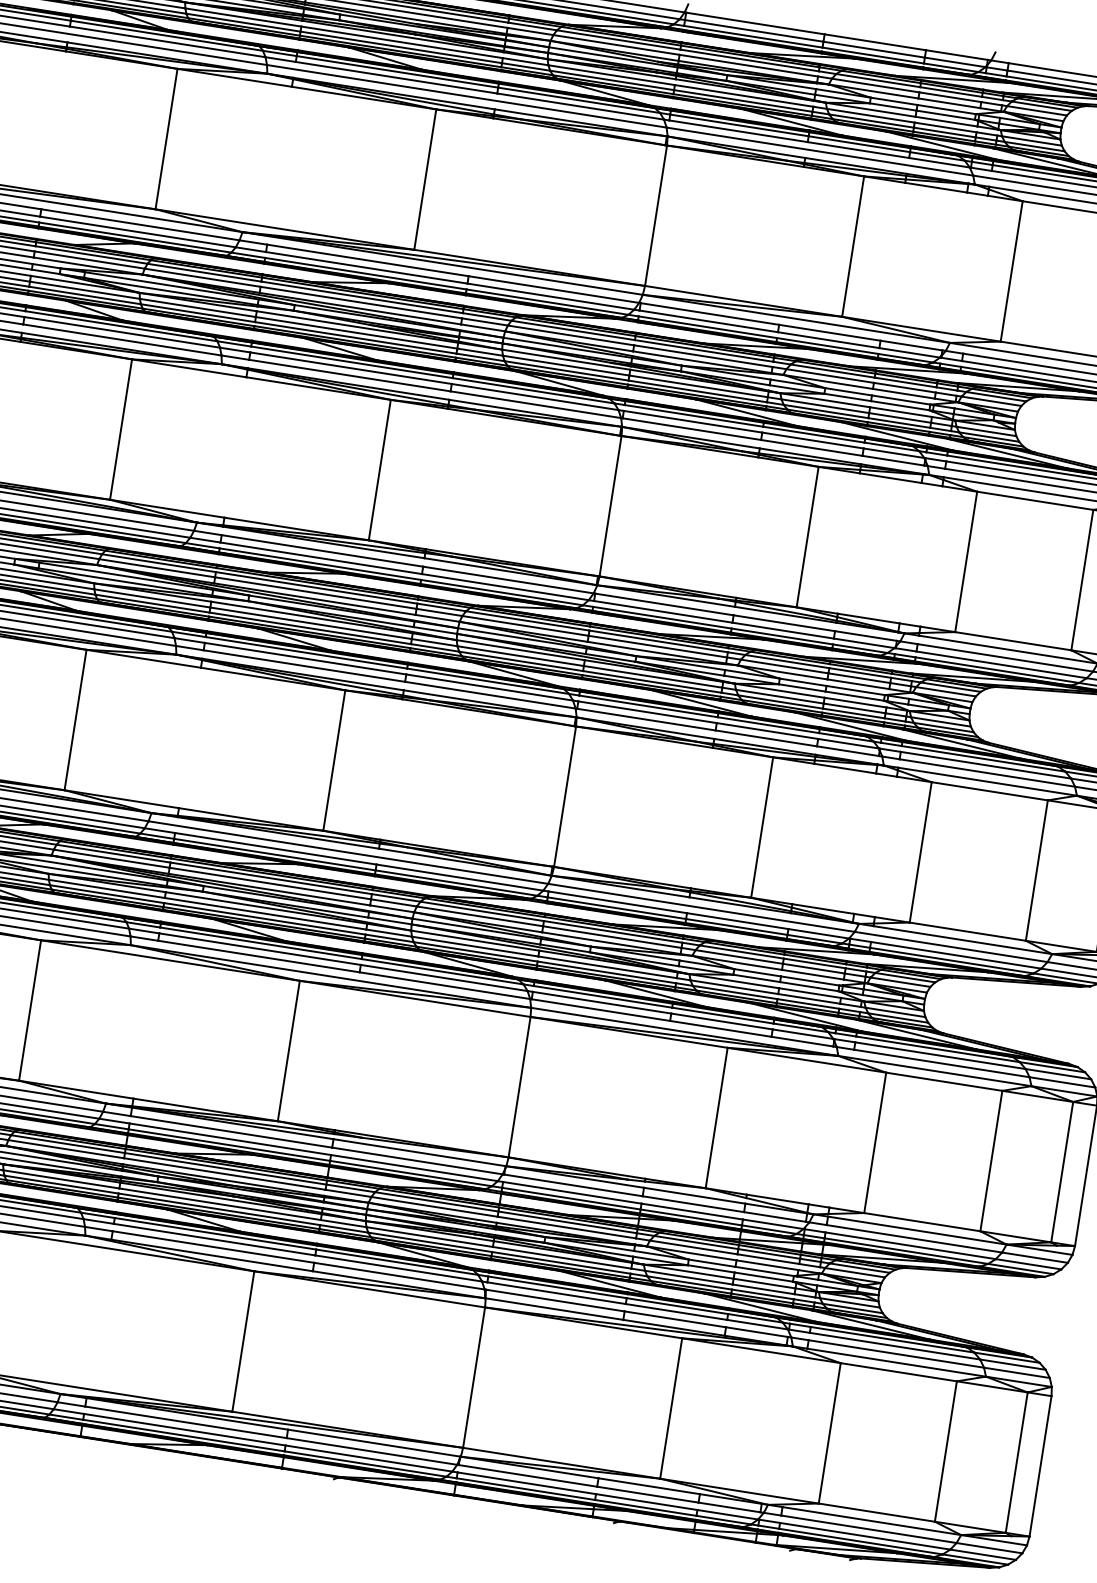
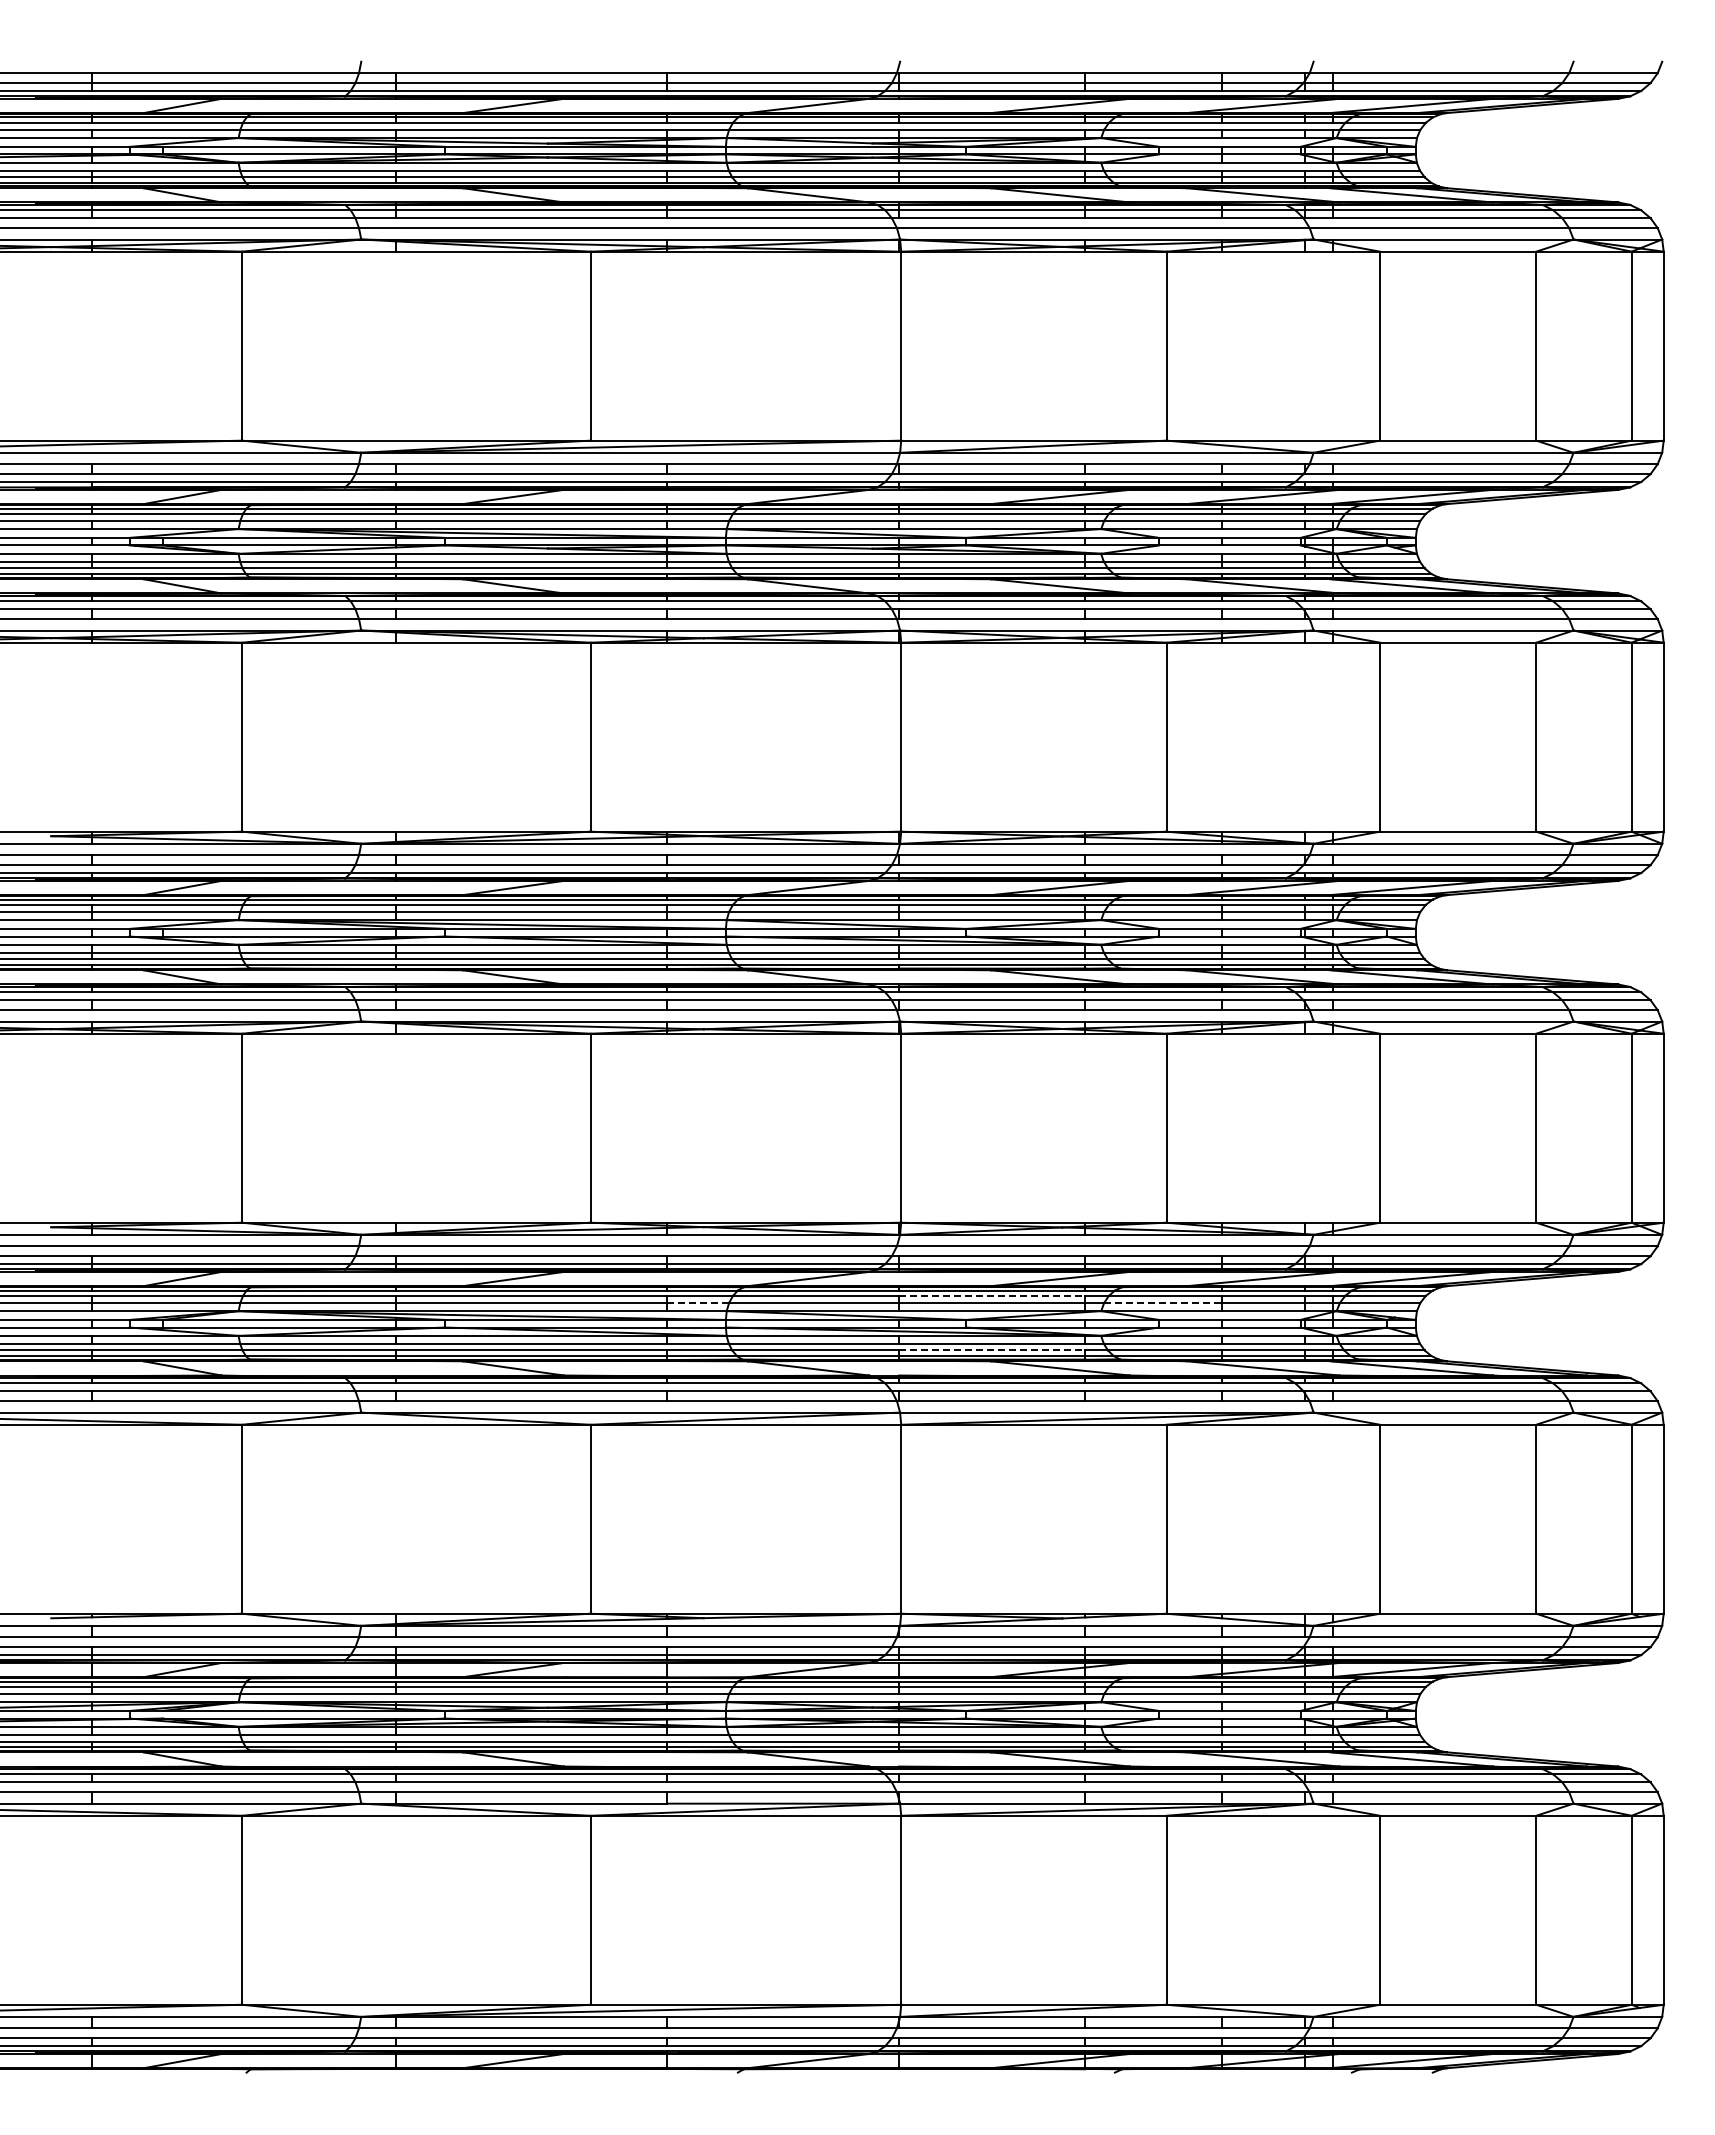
line: (394, 902) -> (698, 1302), solid -> dashed
line: (613, 931) -> (992, 1295), solid -> dashed
line: (739, 956) -> (1163, 1302), solid -> dashed
line: (607, 972) -> (992, 1350), solid -> dashed

